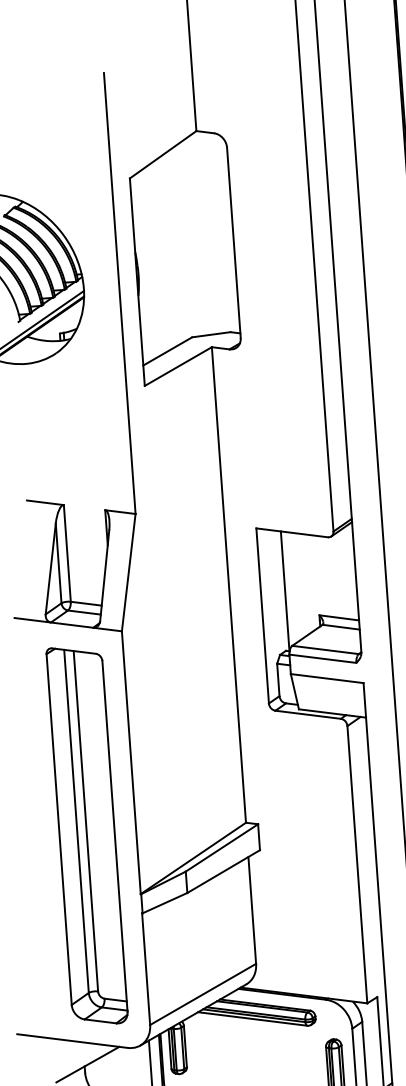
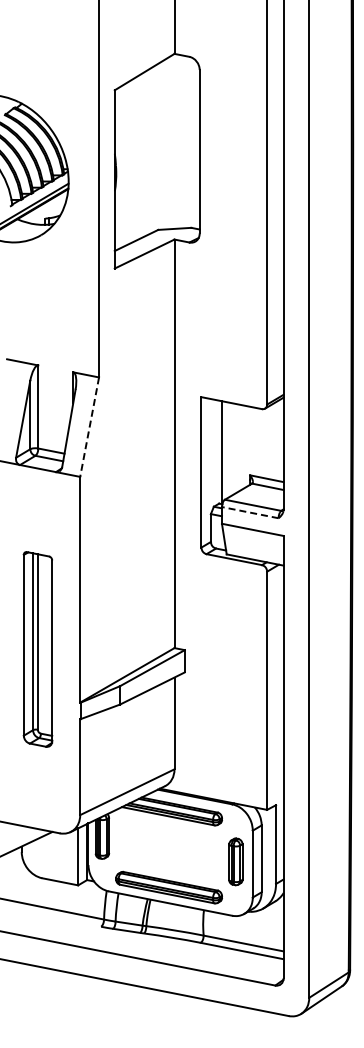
line: (128, 573) -> (89, 427), solid -> dashed
line: (323, 658) -> (250, 512), solid -> dashed
part: (86, 835) -> (37, 649), size x0.6

